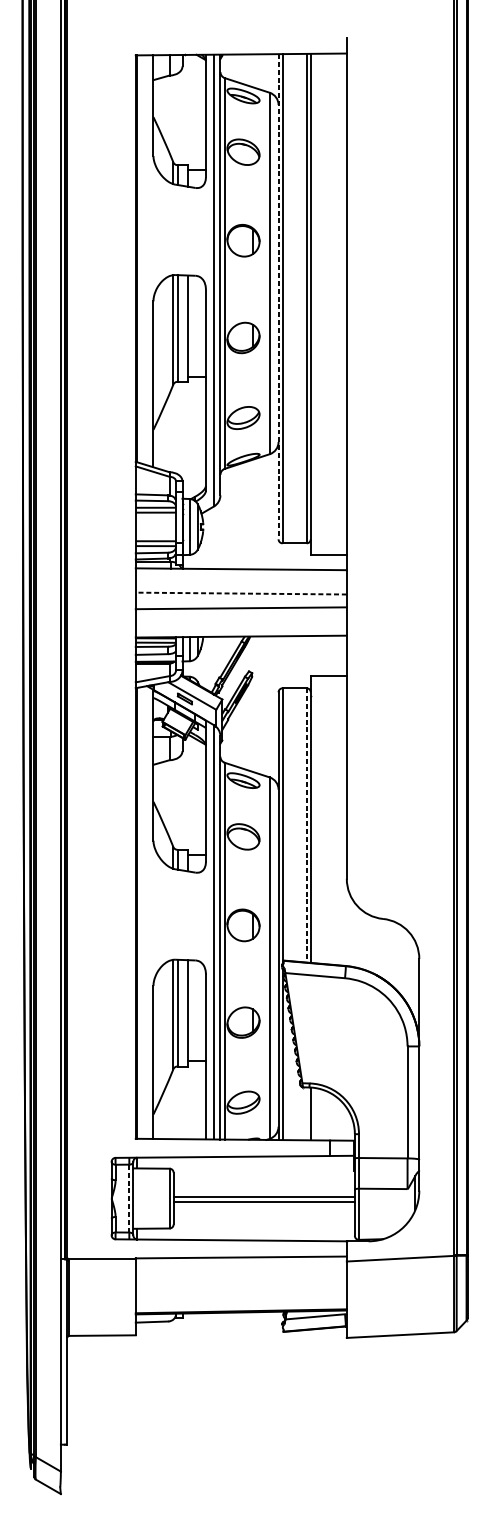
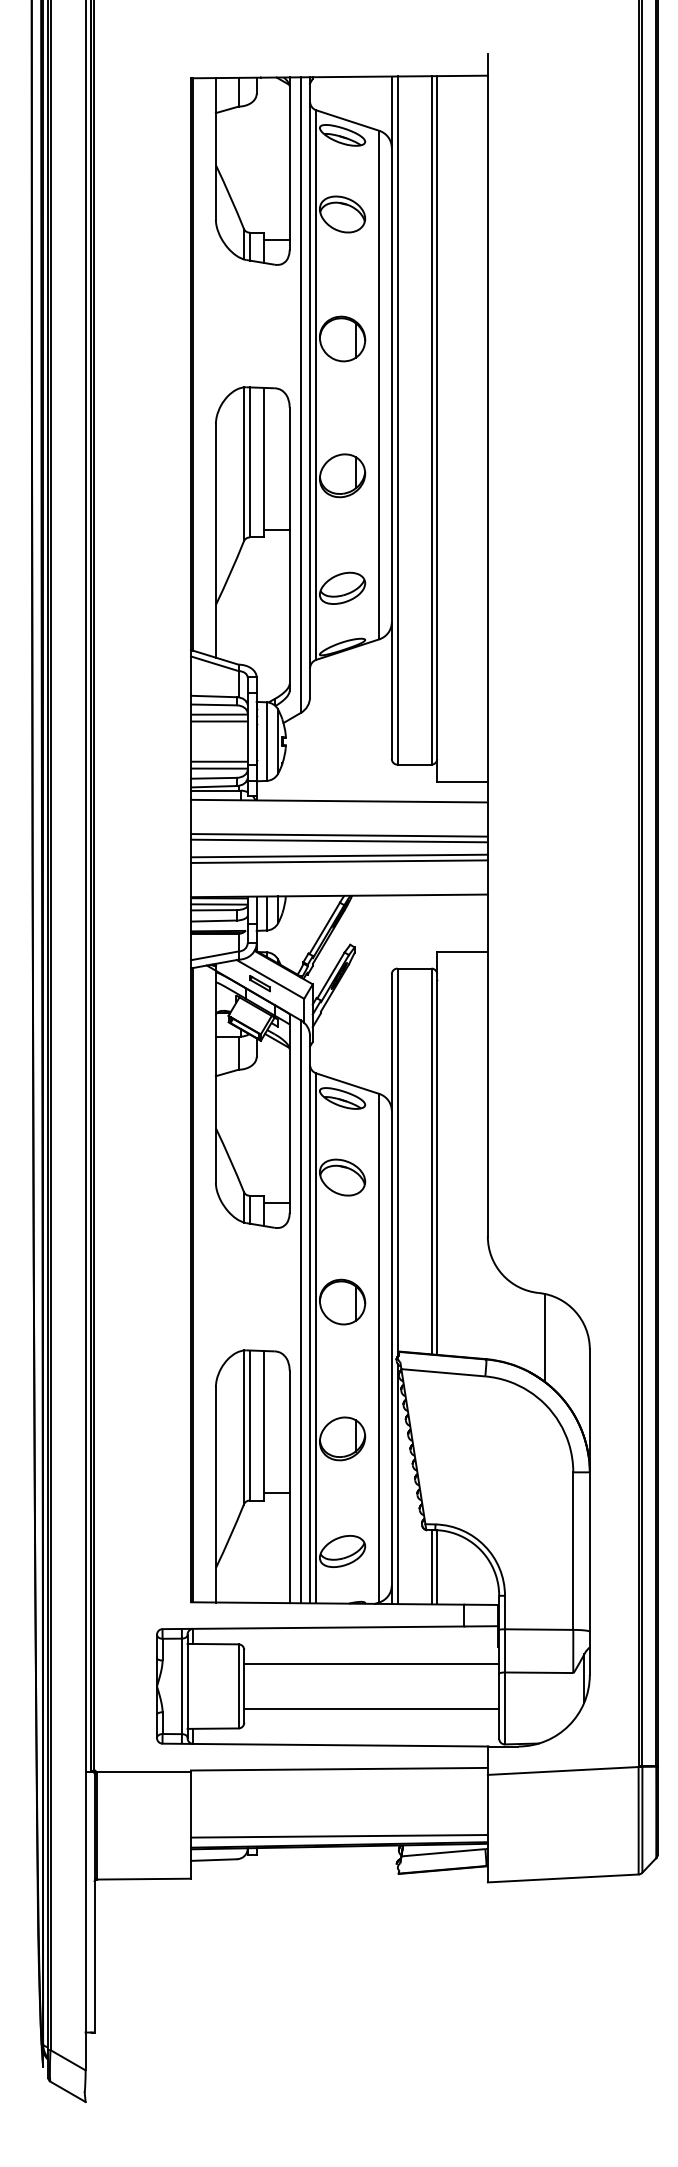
line: (278, 297) -> (391, 418), dashed -> solid
line: (240, 593) -> (338, 835), dashed -> solid
line: (240, 597) -> (338, 840), added
line: (240, 612) -> (338, 861), added
line: (306, 825) -> (431, 1161), dashed -> solid
line: (387, 950) -> (544, 1337), added
line: (306, 1114) -> (431, 1567), added
line: (264, 1197) -> (371, 1709), moved
line: (129, 1198) -> (181, 1686), dashed -> solid
line: (264, 1202) -> (371, 1663), moved
line: (240, 1305) -> (338, 1836), added

